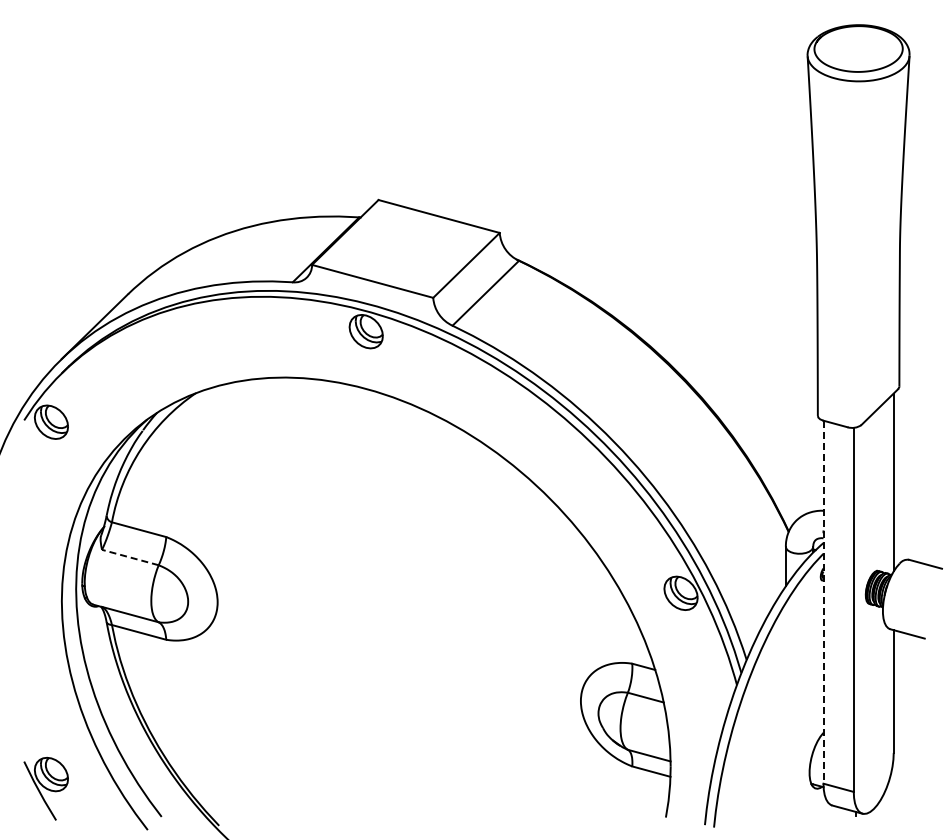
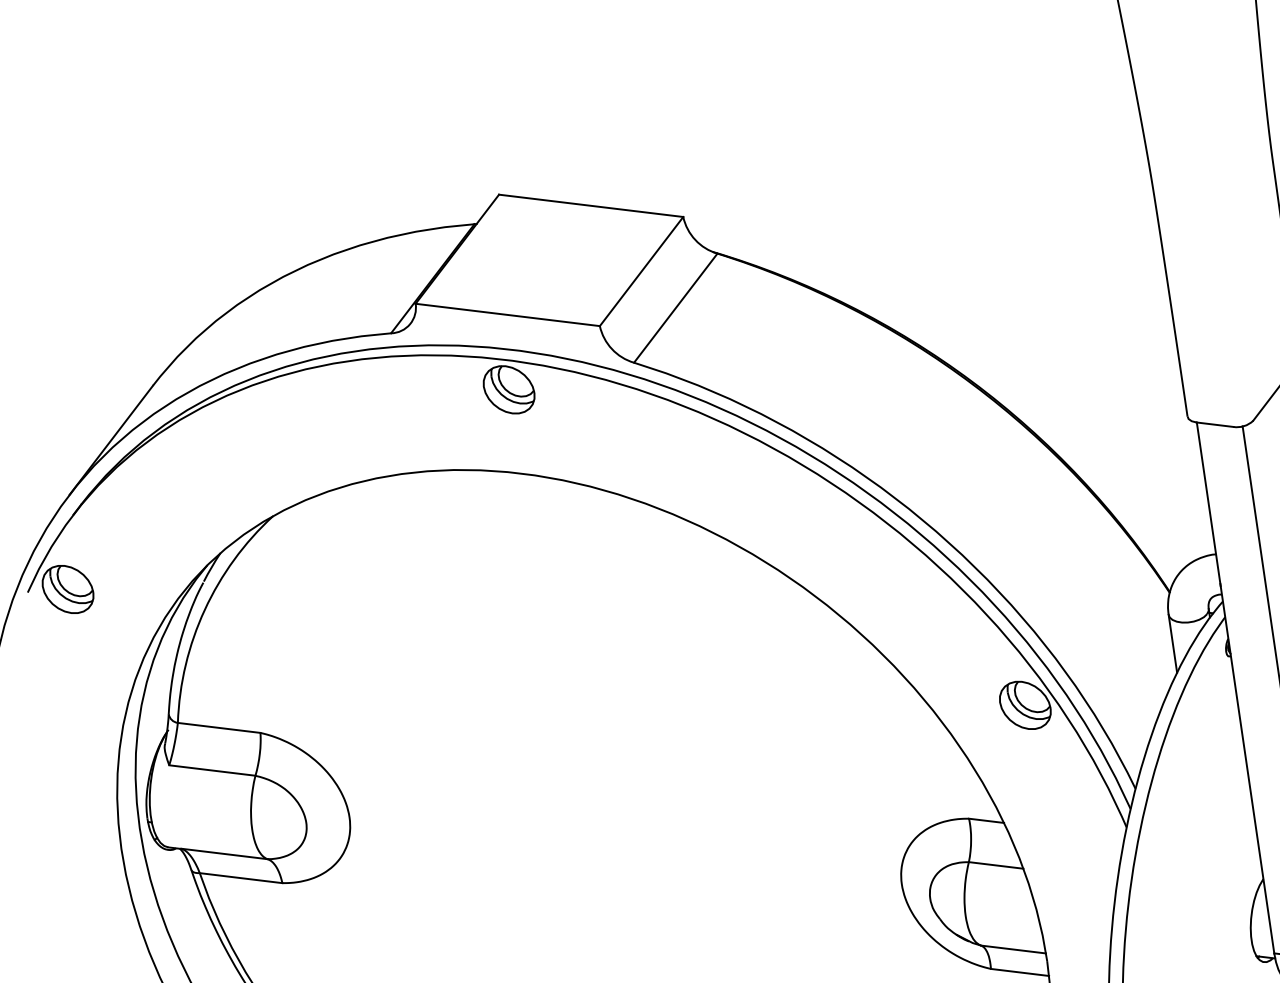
line: (129, 557) -> (211, 770), dashed -> solid
line: (823, 602) -> (1235, 688), dashed -> solid

